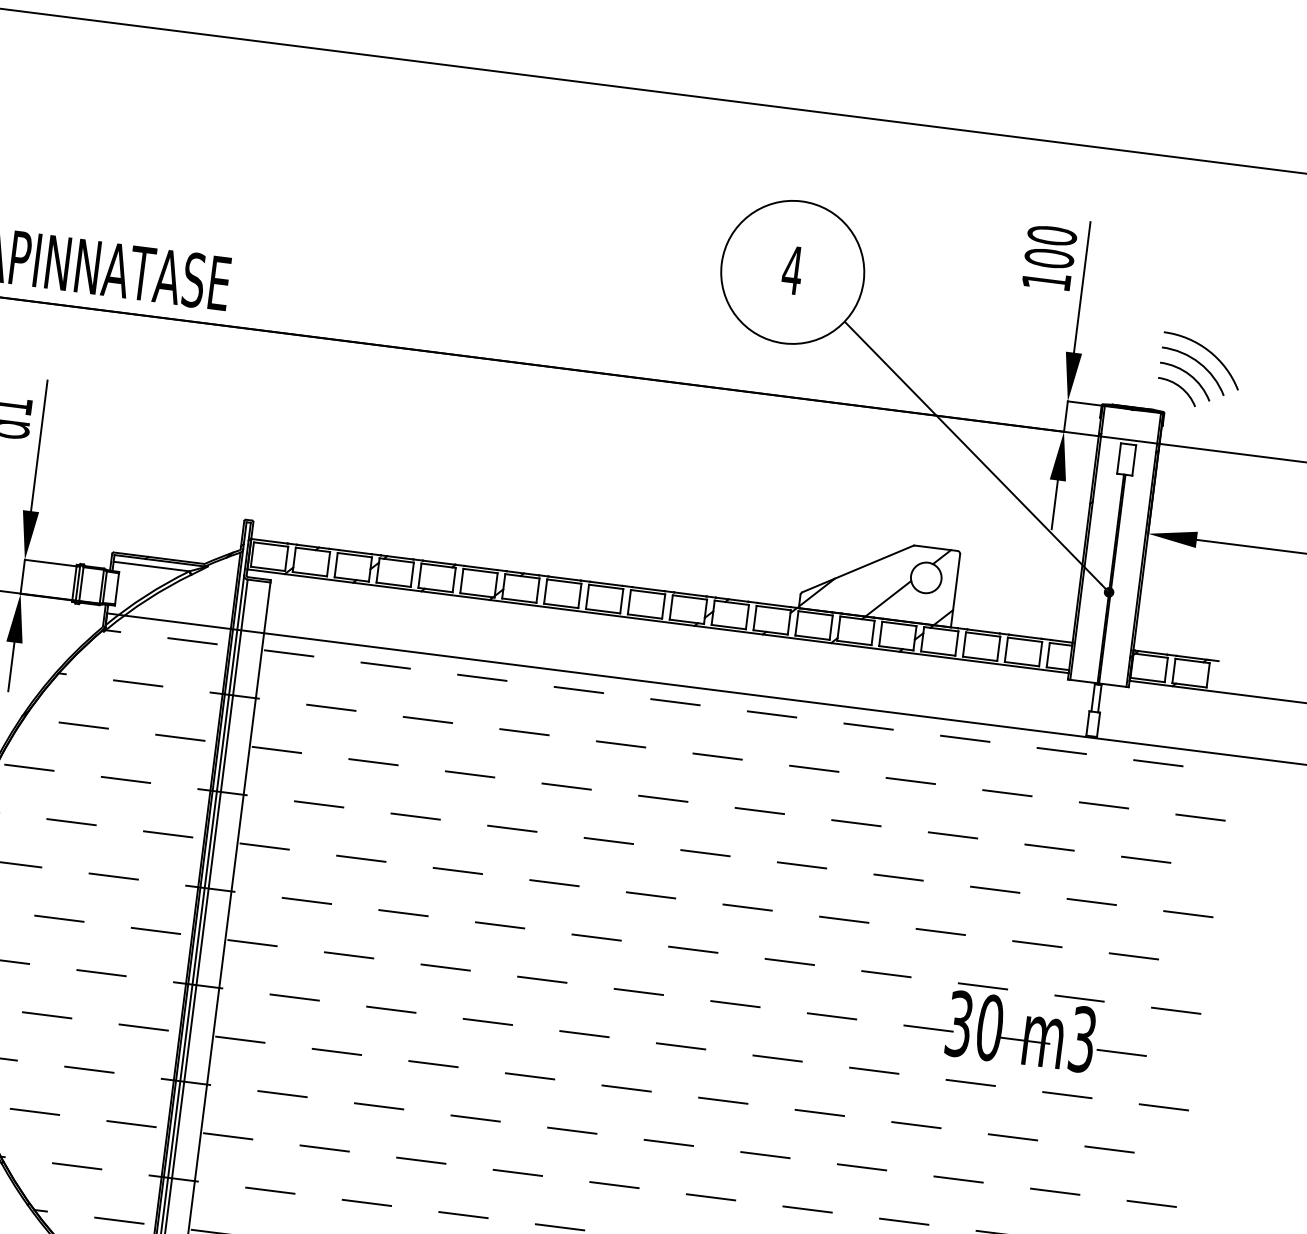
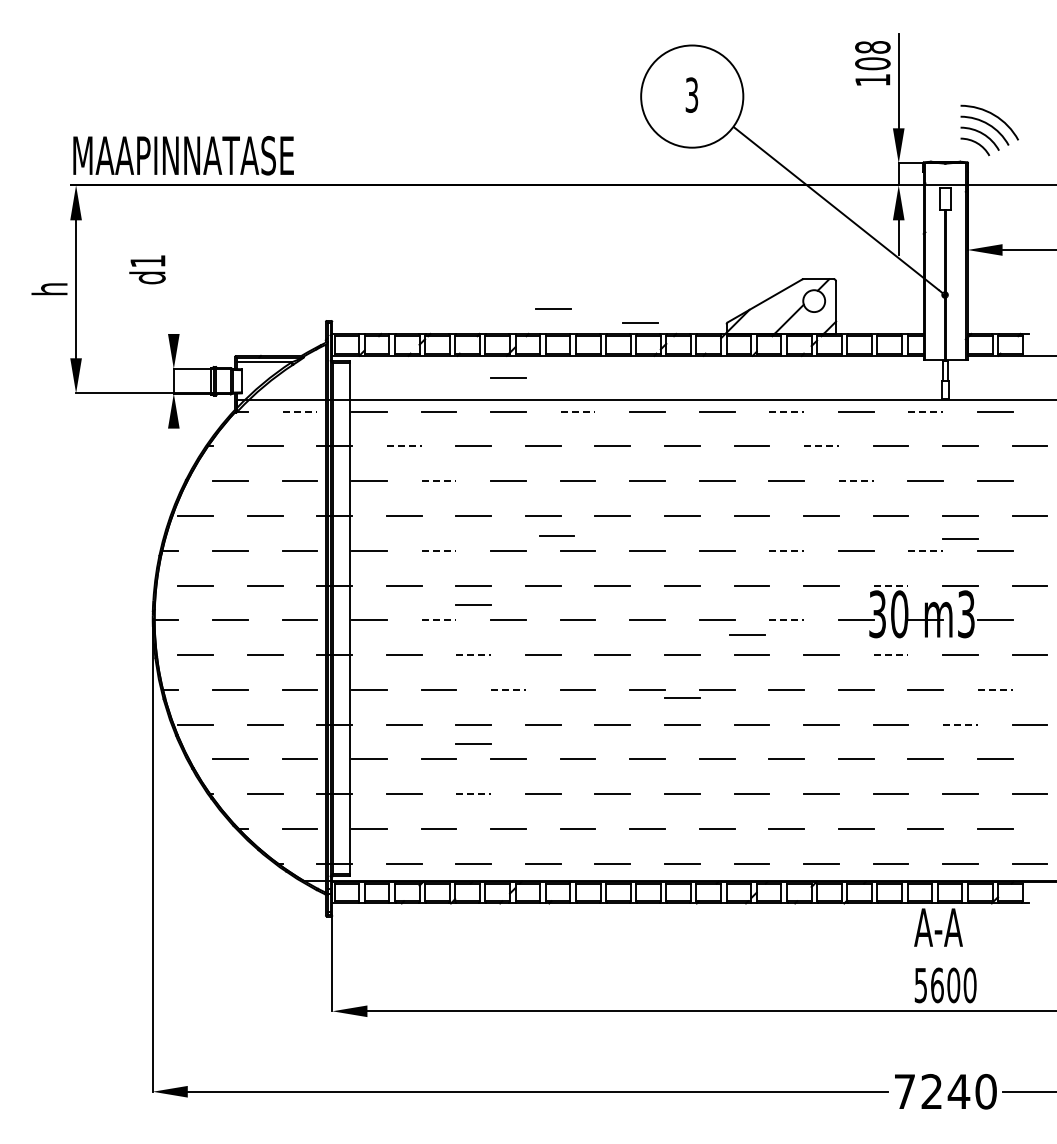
text: (1051, 235) -> (872, 47), 100 -> 108
text: (792, 269) -> (691, 94), 4 -> 3
line: (38, 445) -> (173, 286), removed
line: (562, 542) -> (553, 308), added
line: (681, 577) -> (640, 322), added
line: (488, 630) -> (508, 377), added
line: (193, 641) -> (300, 411), solid -> dashed
line: (11, 665) -> (173, 445), removed
line: (579, 689) -> (578, 411), solid -> dashed
line: (331, 707) -> (404, 446), solid -> dashed
line: (869, 726) -> (787, 411), solid -> dashed
line: (1062, 750) -> (926, 411), solid -> dashed
line: (374, 762) -> (439, 481), solid -> dashed
line: (910, 781) -> (821, 446), solid -> dashed
line: (953, 835) -> (856, 481), solid -> dashed
line: (362, 858) -> (439, 550), solid -> dashed
line: (527, 858) -> (556, 535), added
line: (845, 919) -> (787, 550), solid -> dashed
line: (1087, 933) -> (960, 538), added
line: (399, 939) -> (473, 604), added
line: (1038, 943) -> (926, 550), solid -> dashed
line: (349, 955) -> (439, 620), solid -> dashed
line: (983, 986) -> (891, 585), solid -> dashed
line: (392, 1010) -> (474, 655), solid -> dashed
line: (833, 1016) -> (787, 620), solid -> dashed
line: (775, 1029) -> (747, 634), added
line: (434, 1063) -> (509, 689), solid -> dashed
line: (971, 1083) -> (891, 655), solid -> dashed
line: (673, 1105) -> (682, 697), added
line: (375, 1132) -> (473, 743), added
line: (1109, 1149) -> (995, 689), solid -> dashed
line: (1056, 1191) -> (961, 724), solid -> dashed
line: (367, 1203) -> (474, 794), solid -> dashed

